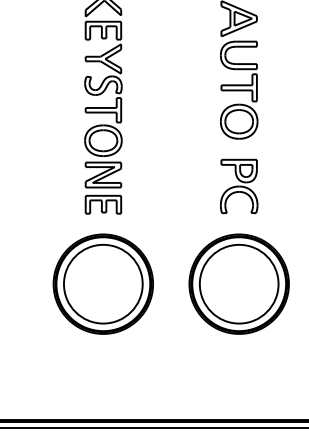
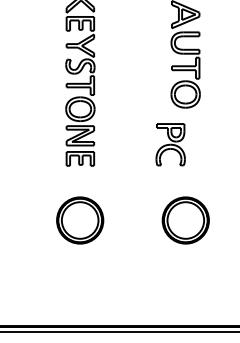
part: (238, 186) -> (170, 144), moved
part: (102, 284) -> (79, 220), size x0.6
part: (238, 284) -> (185, 220), size x0.6

